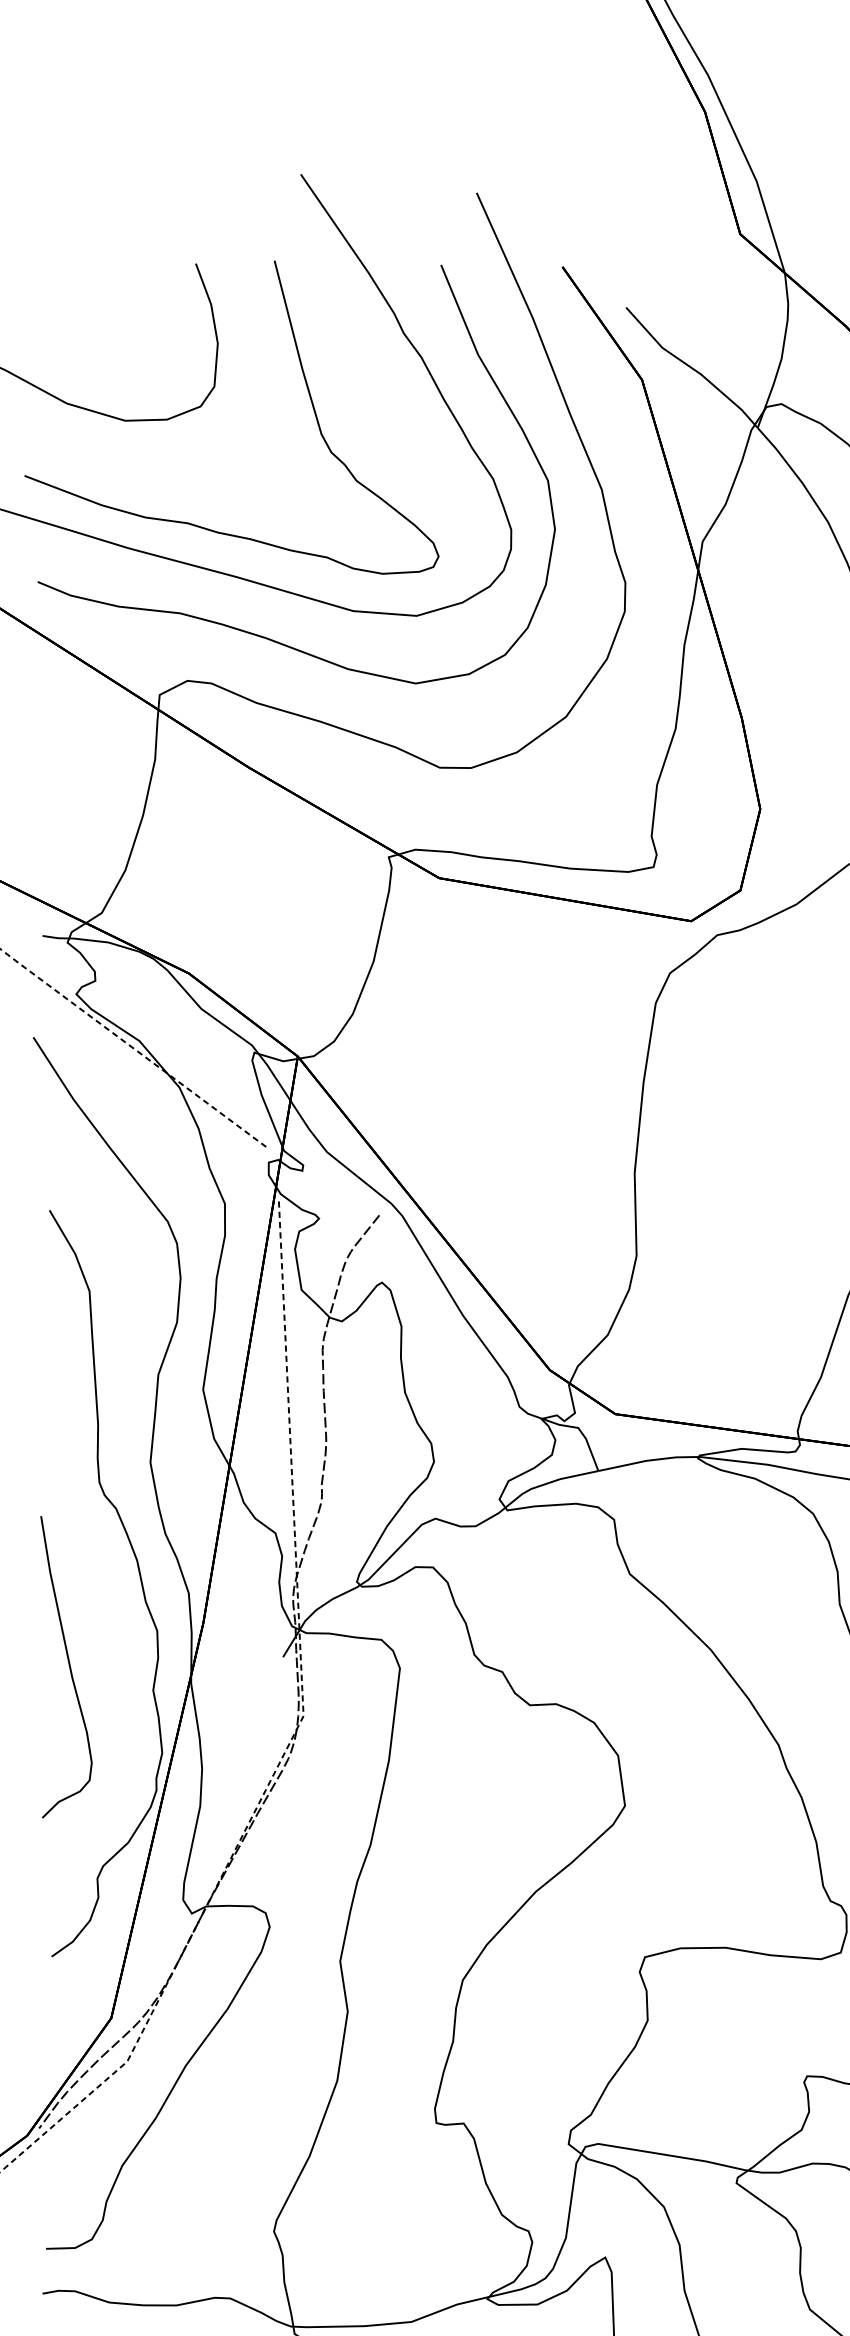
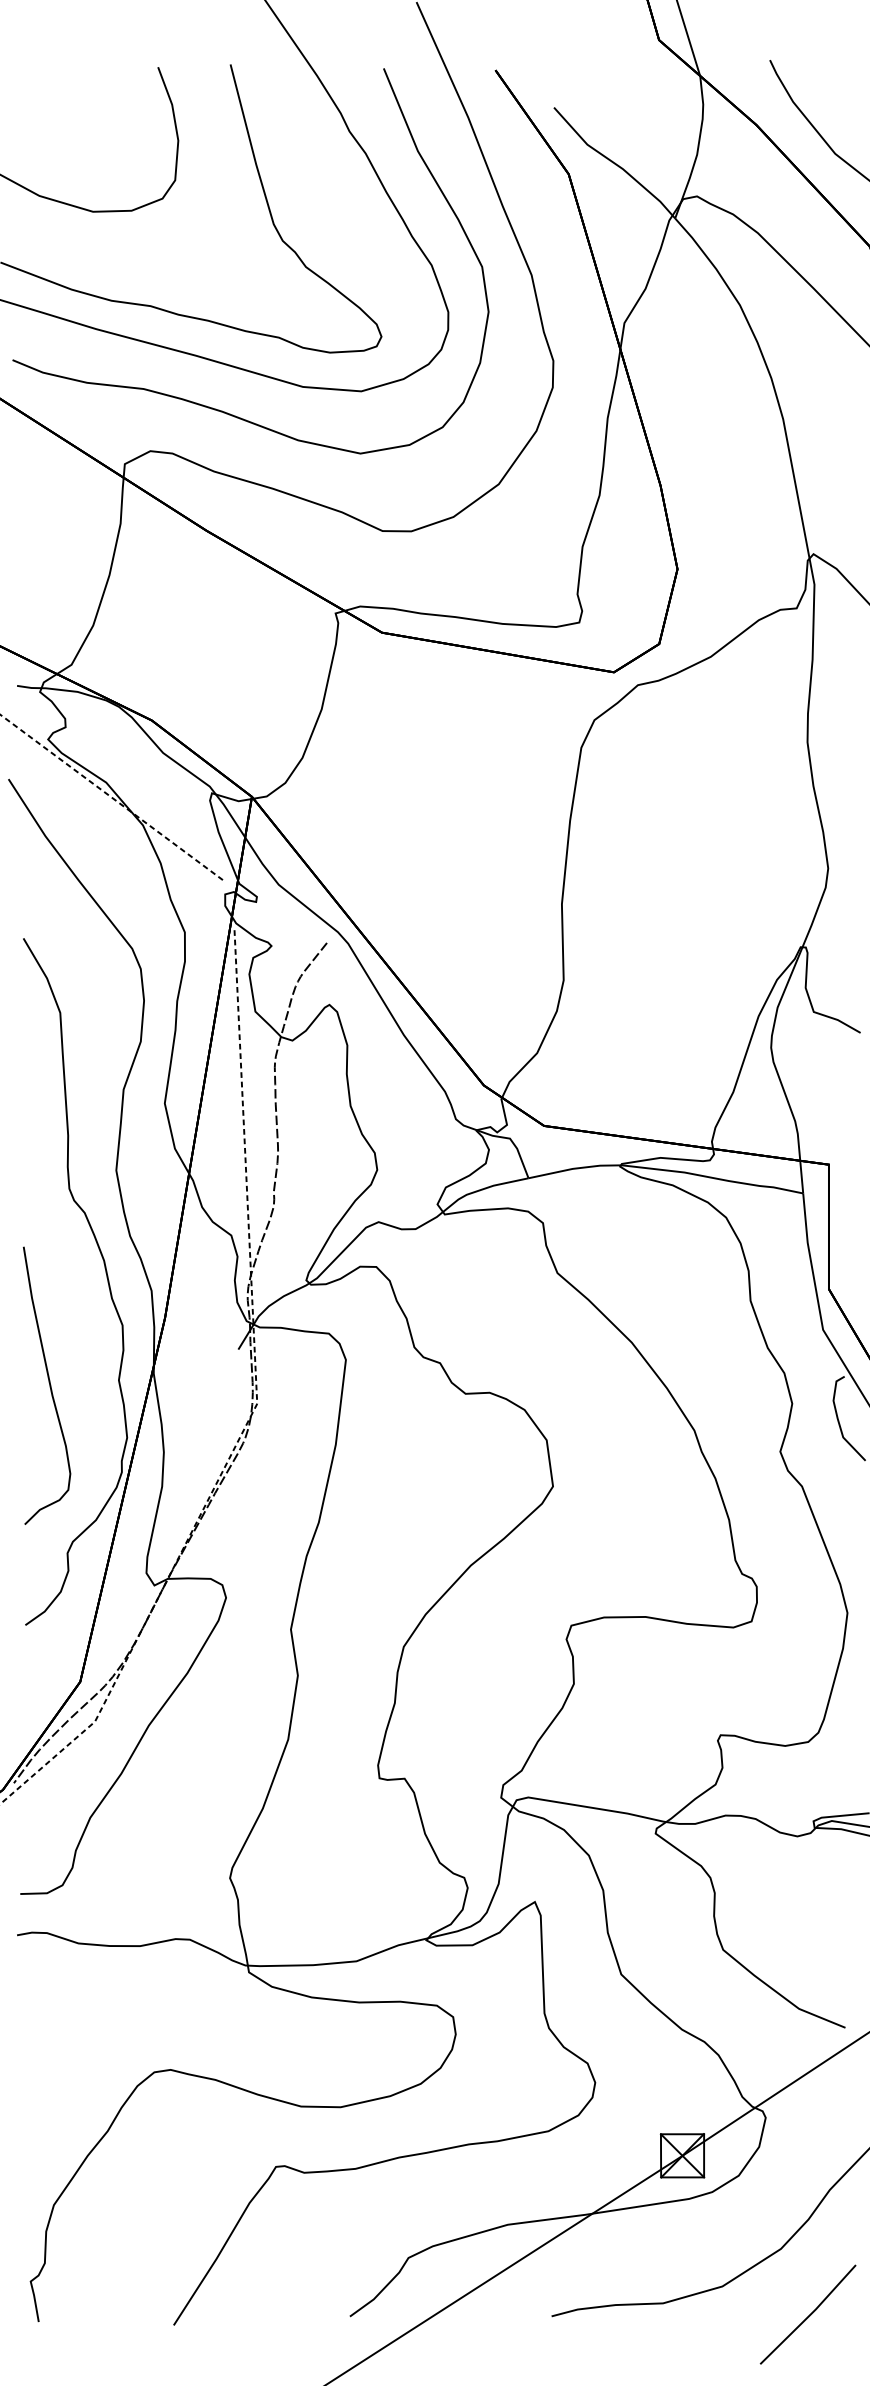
curve: (69, 1666) -> (49, 1385), moved

